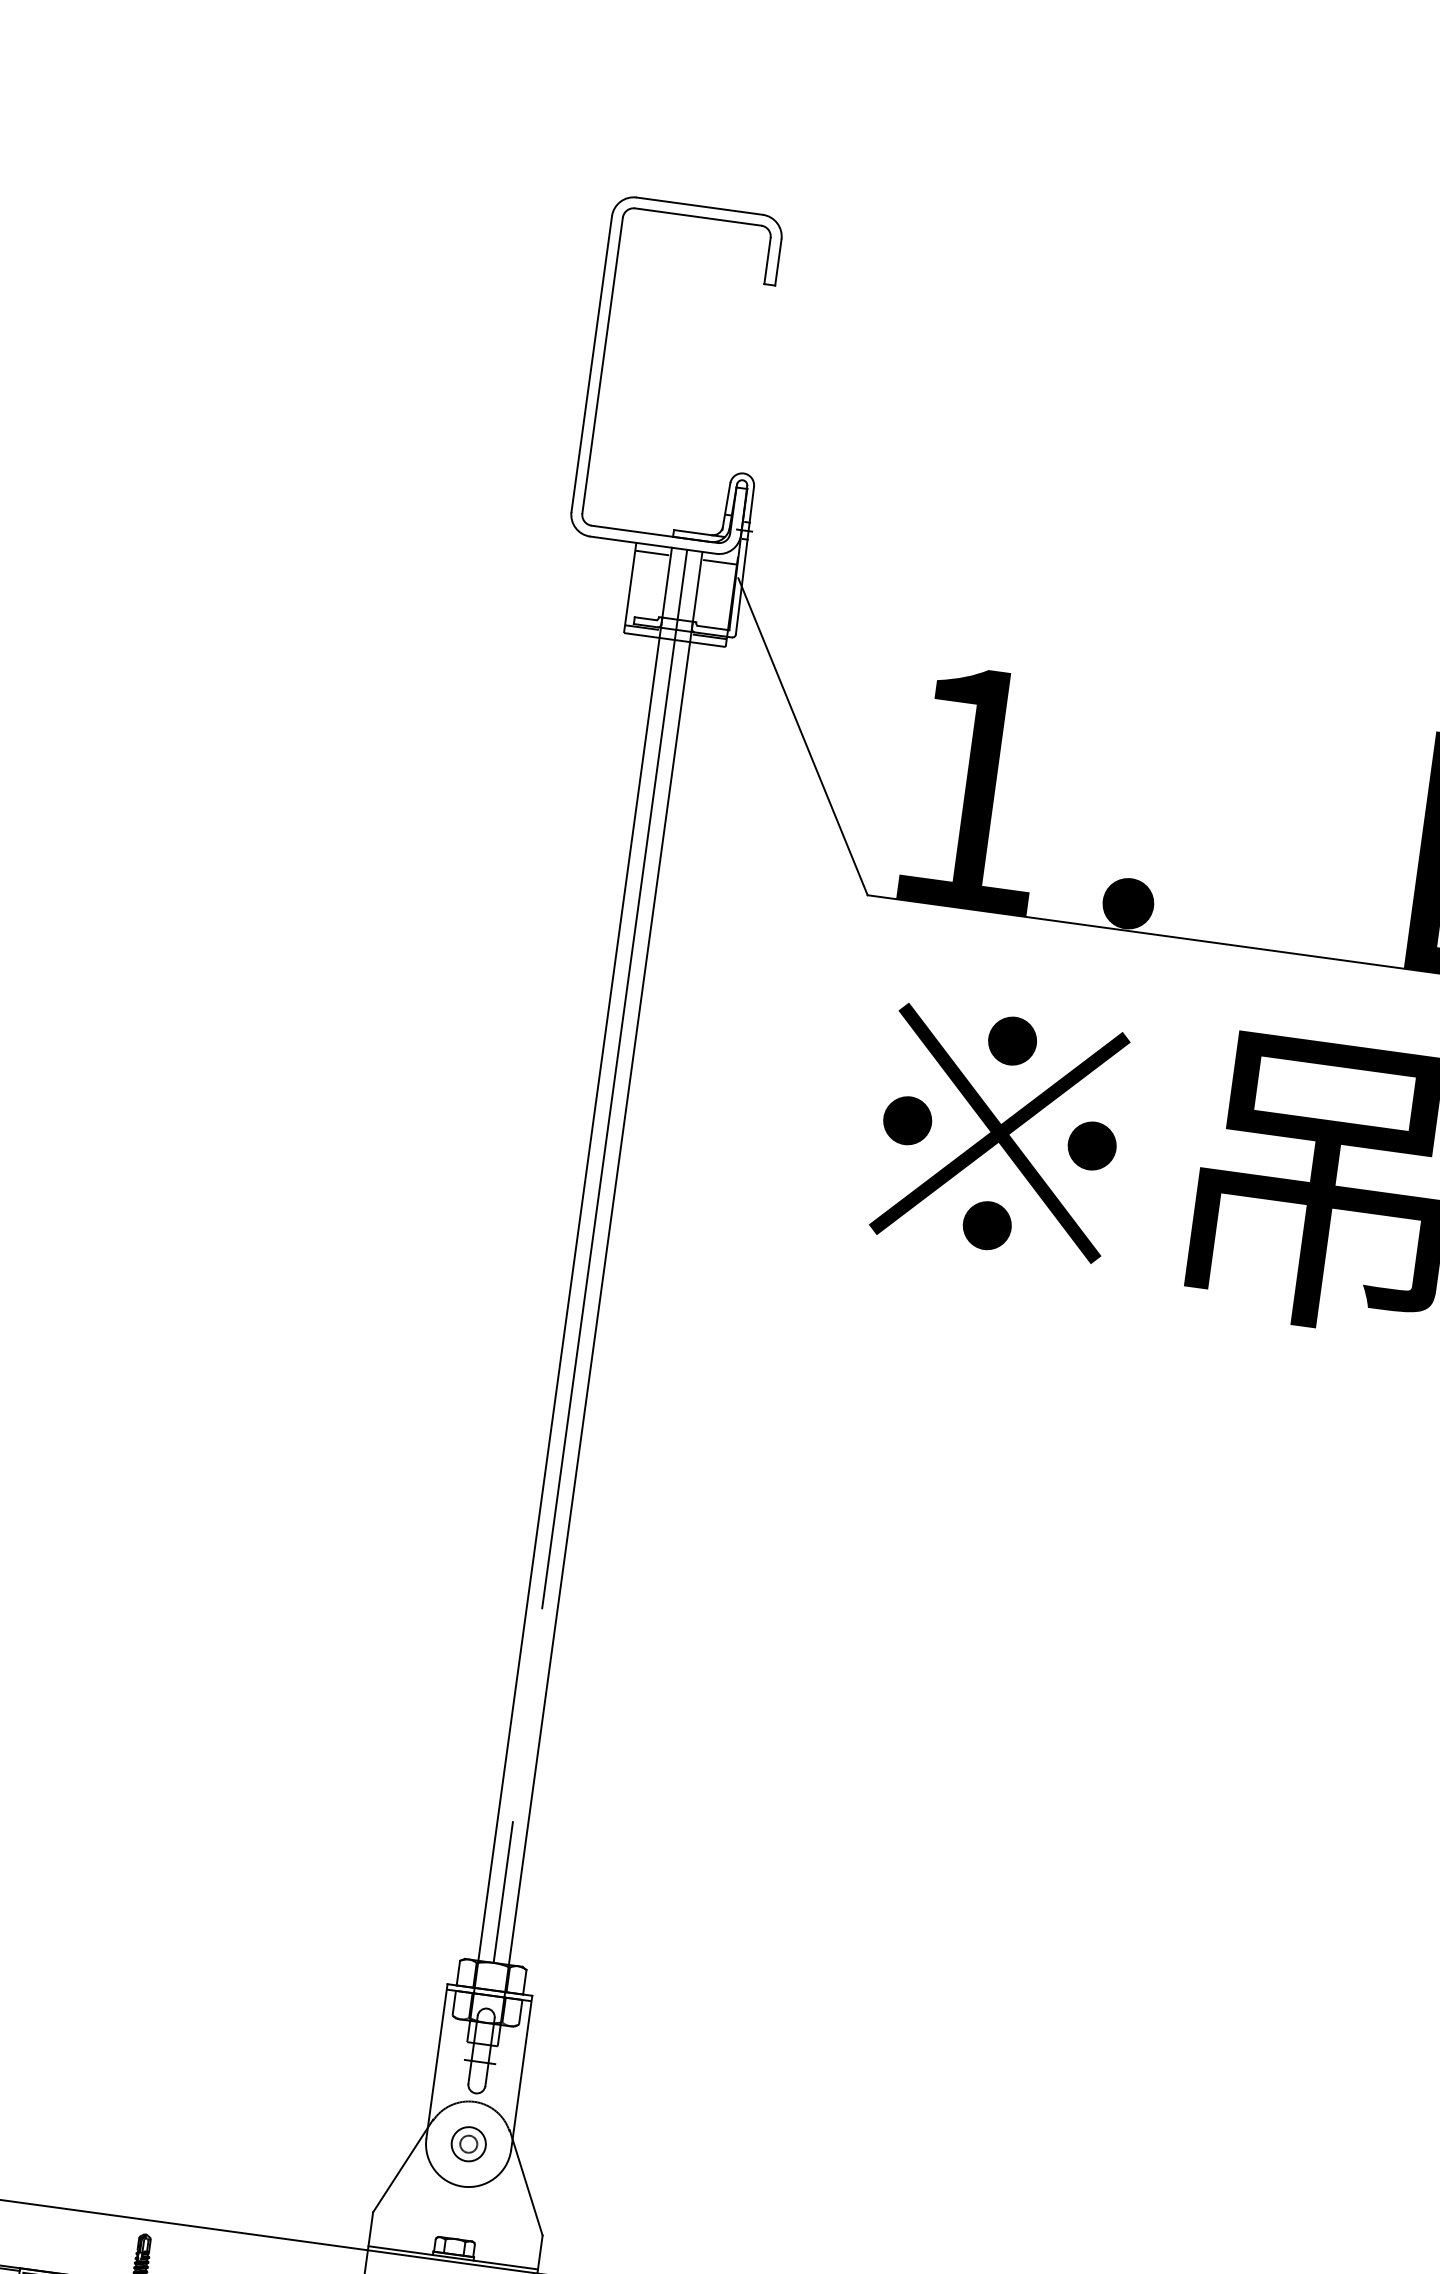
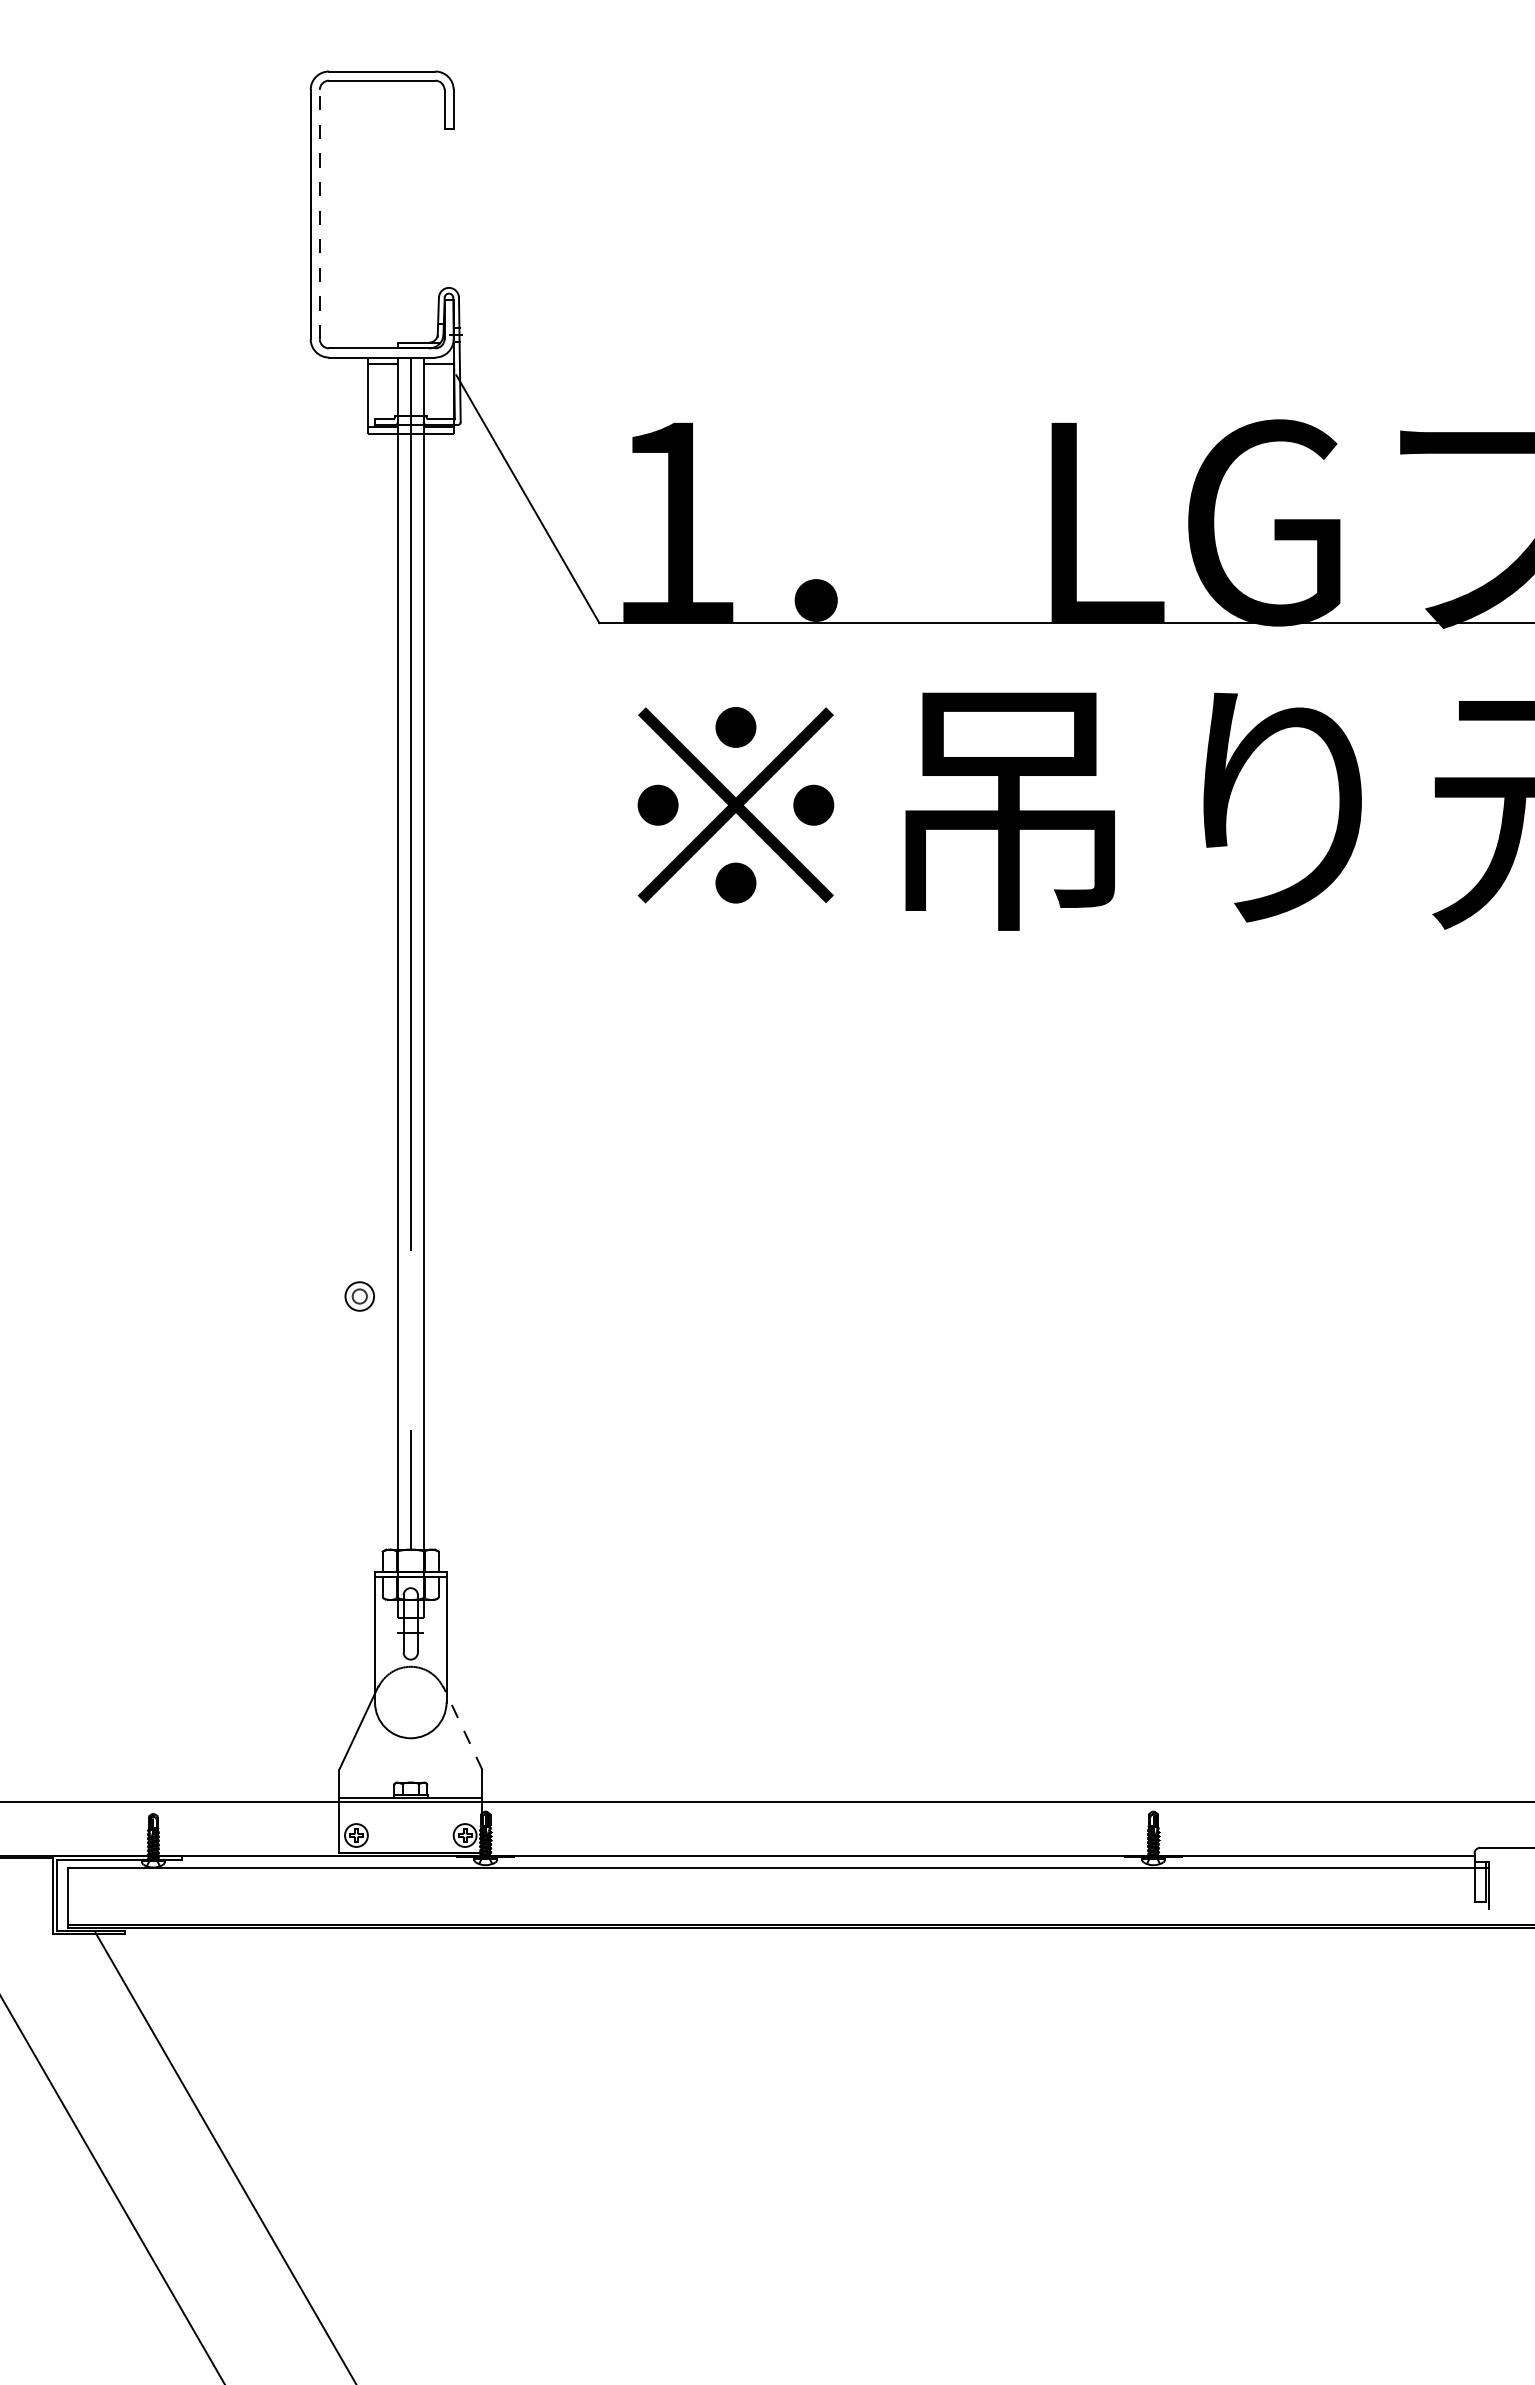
line: (602, 365) -> (319, 214), solid -> dashed
part: (468, 2144) -> (359, 1296), moved
line: (526, 2182) -> (462, 1727), solid -> dashed

